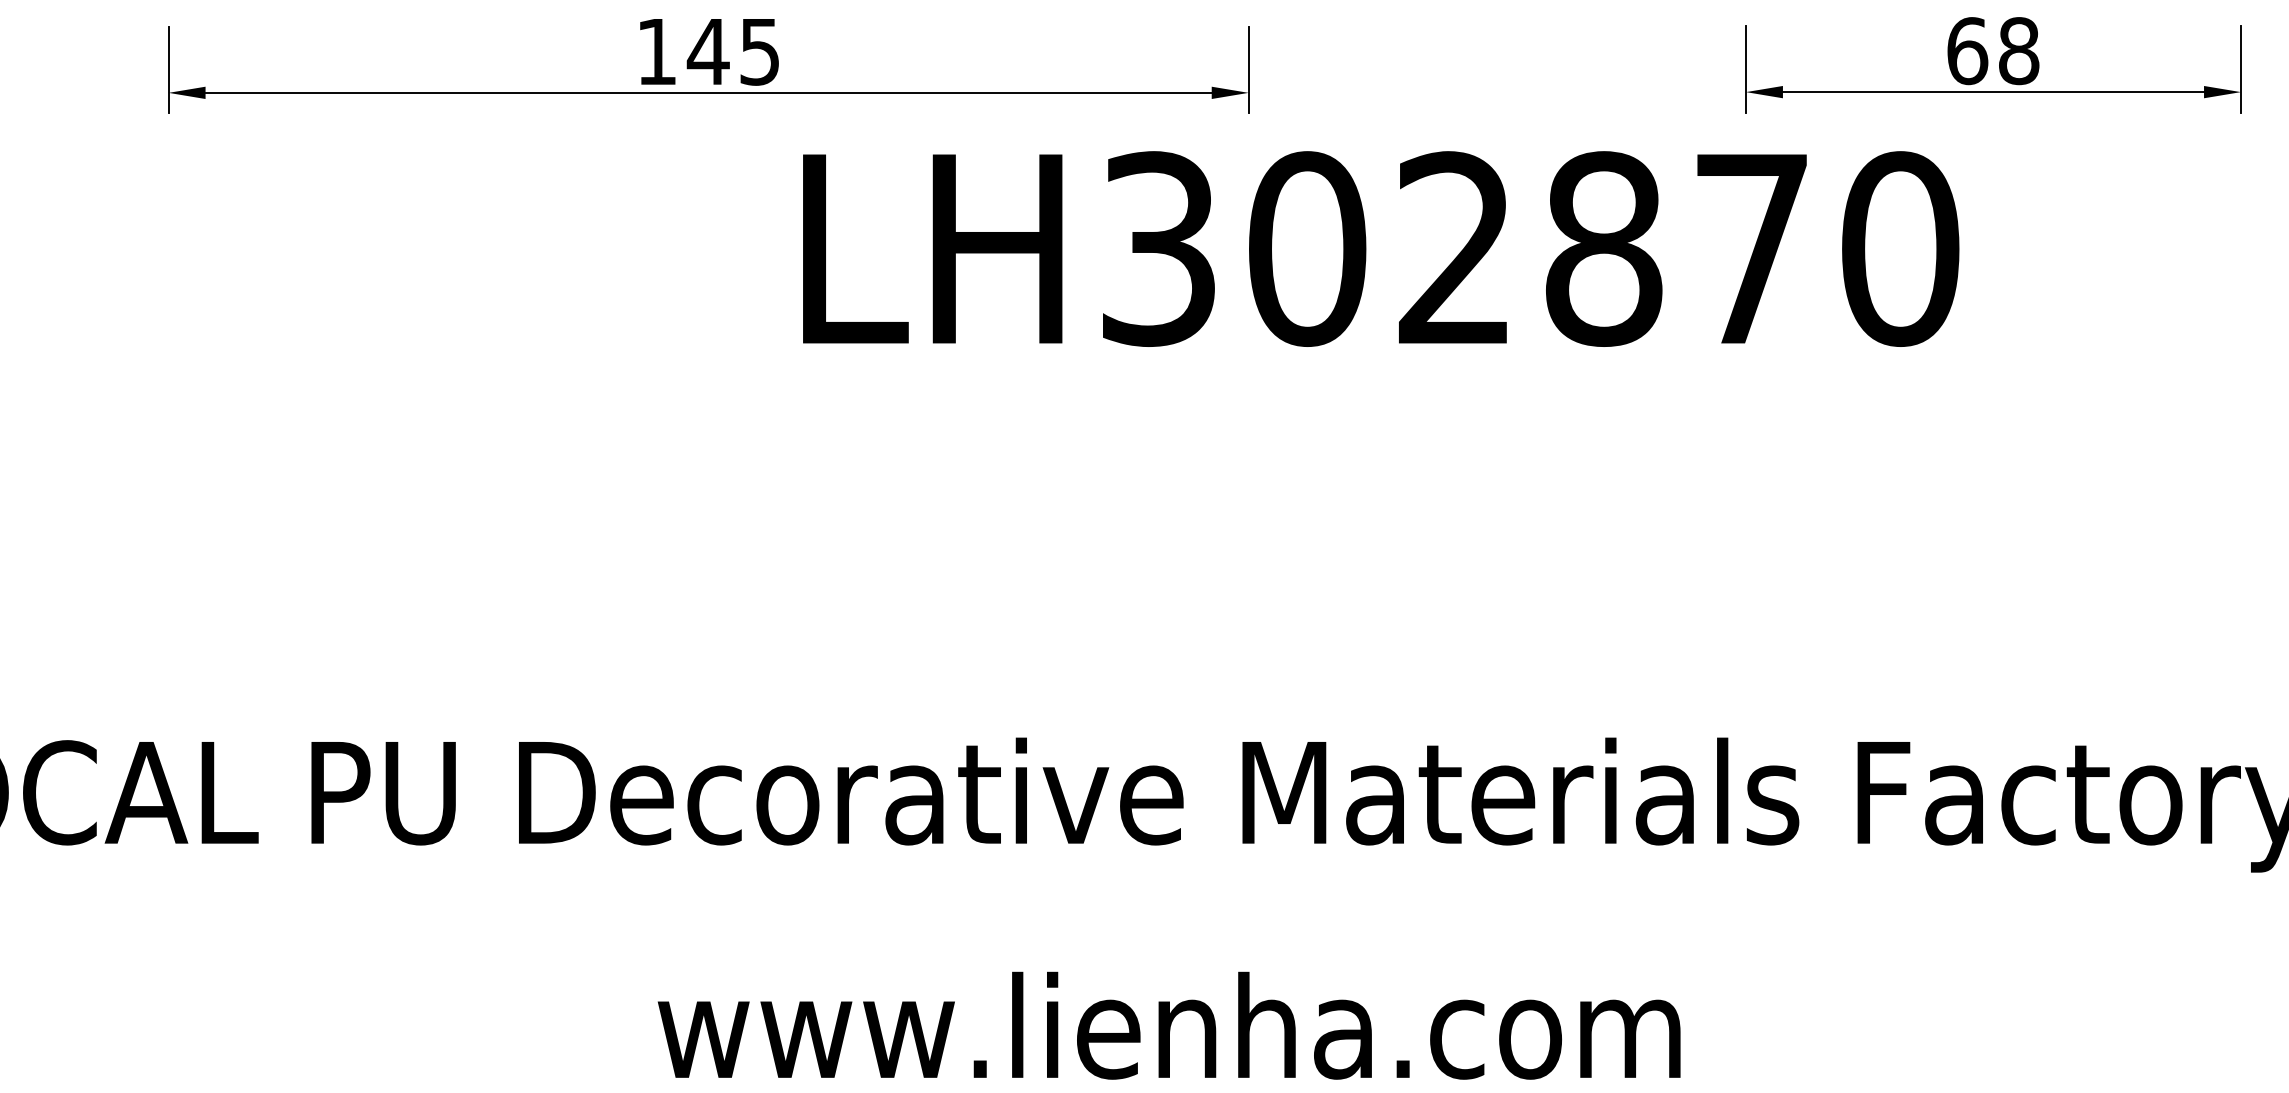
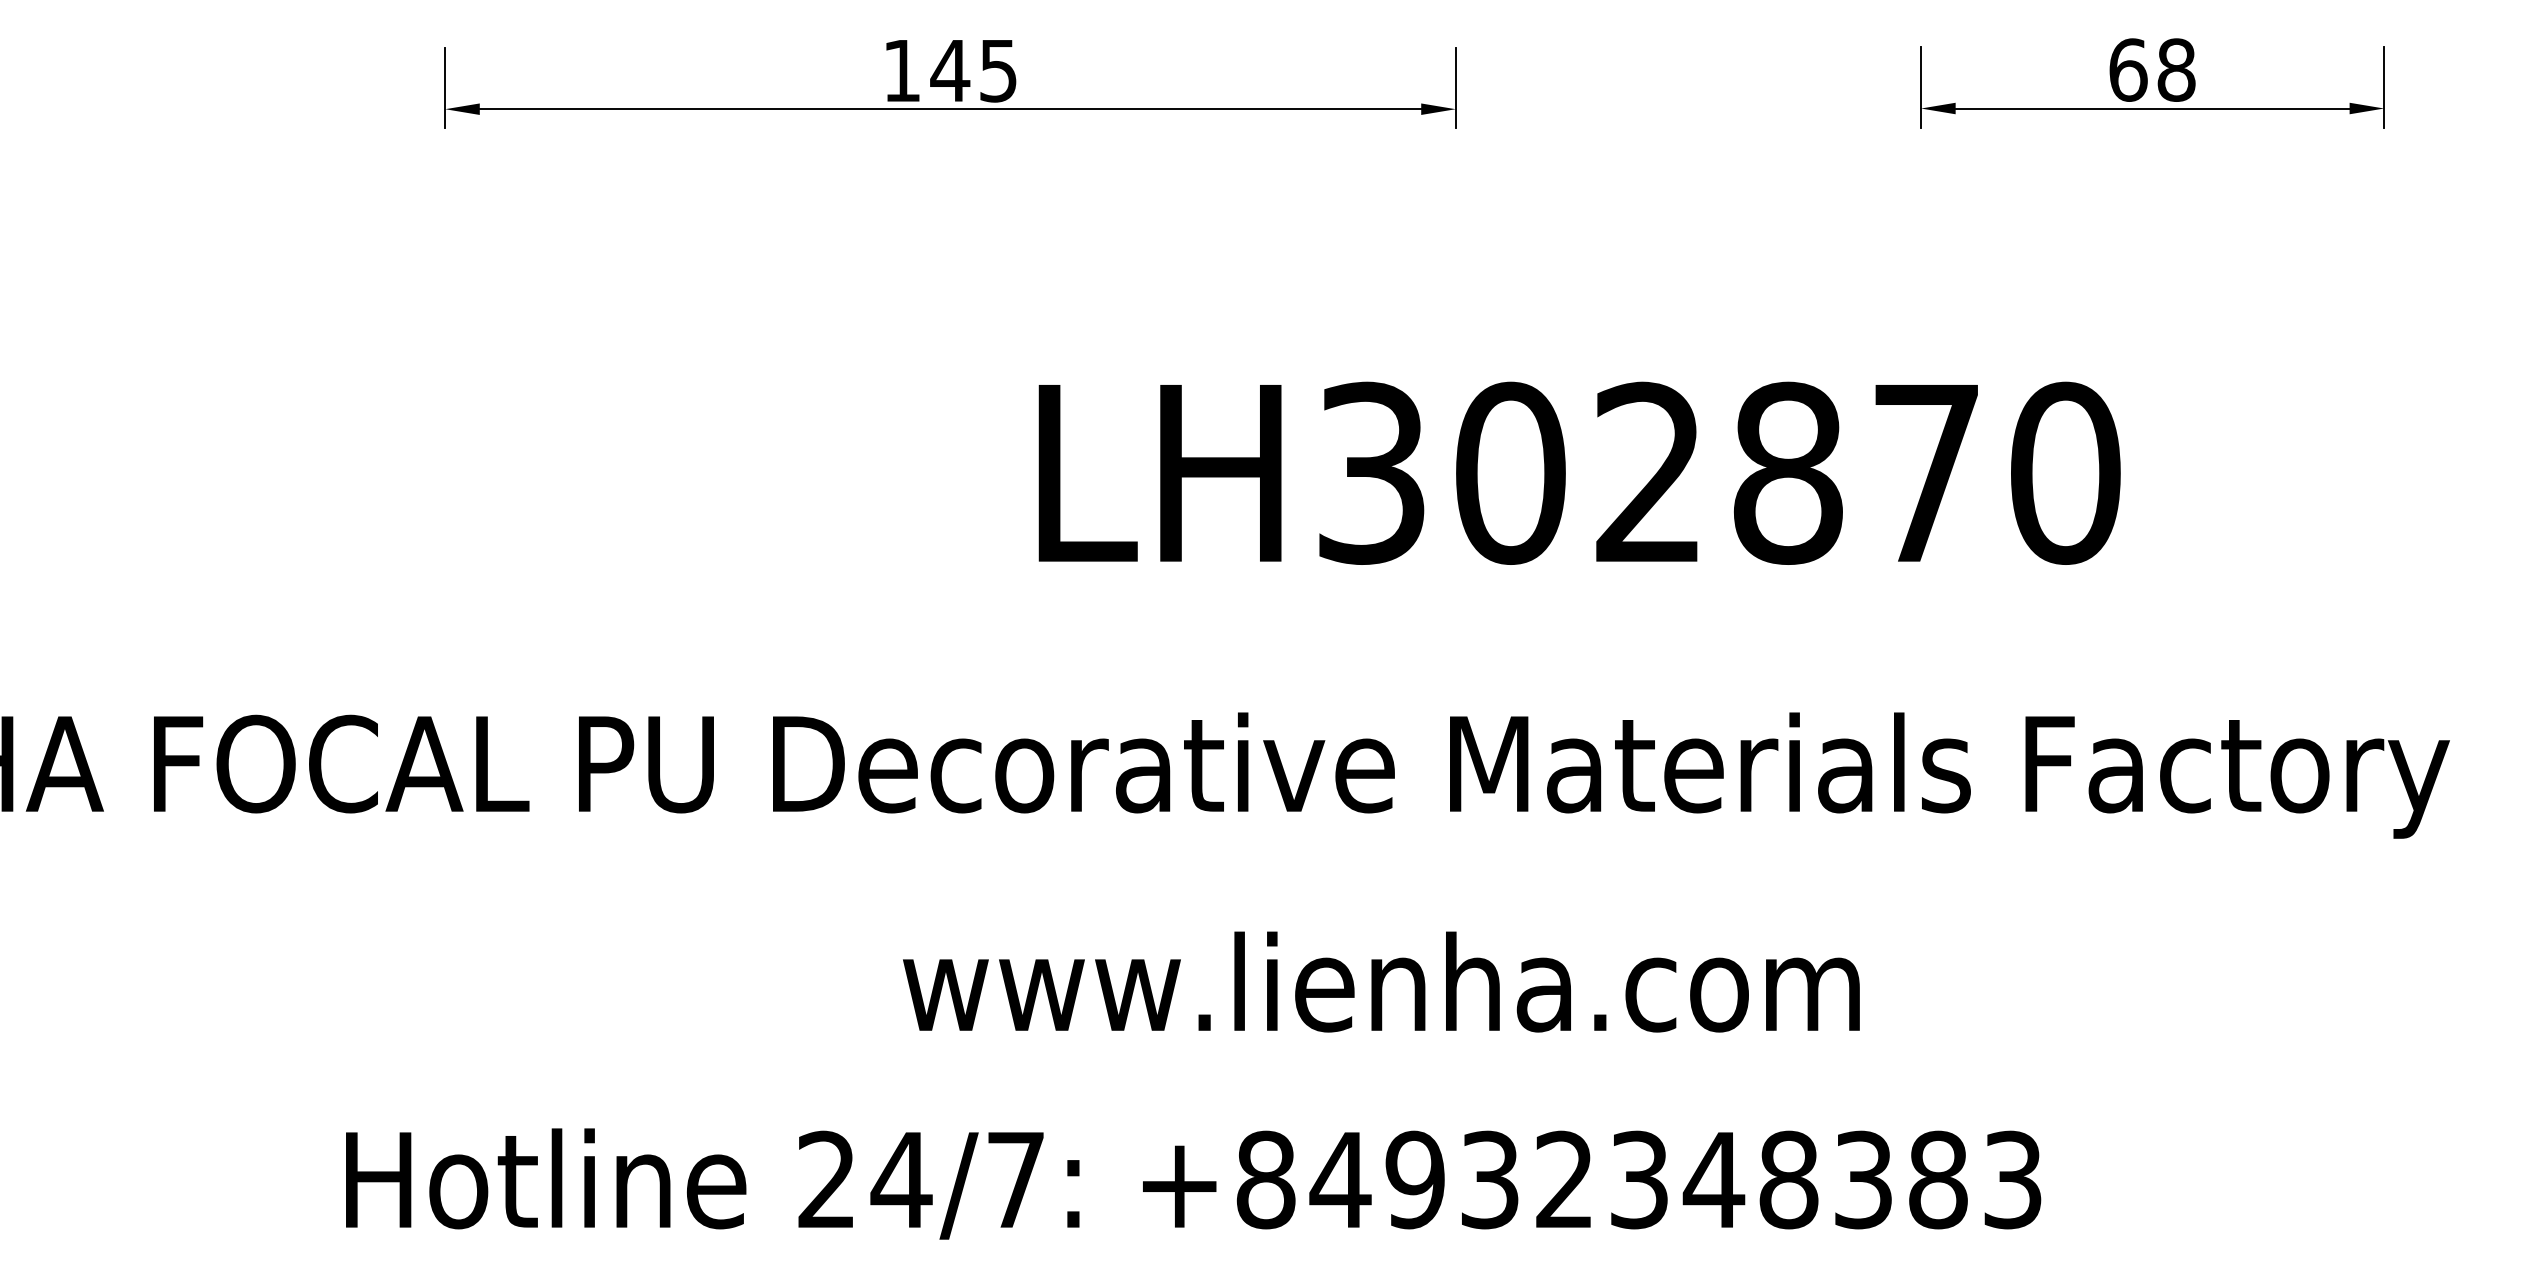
text: (1380, 248) -> (1579, 472), moved

